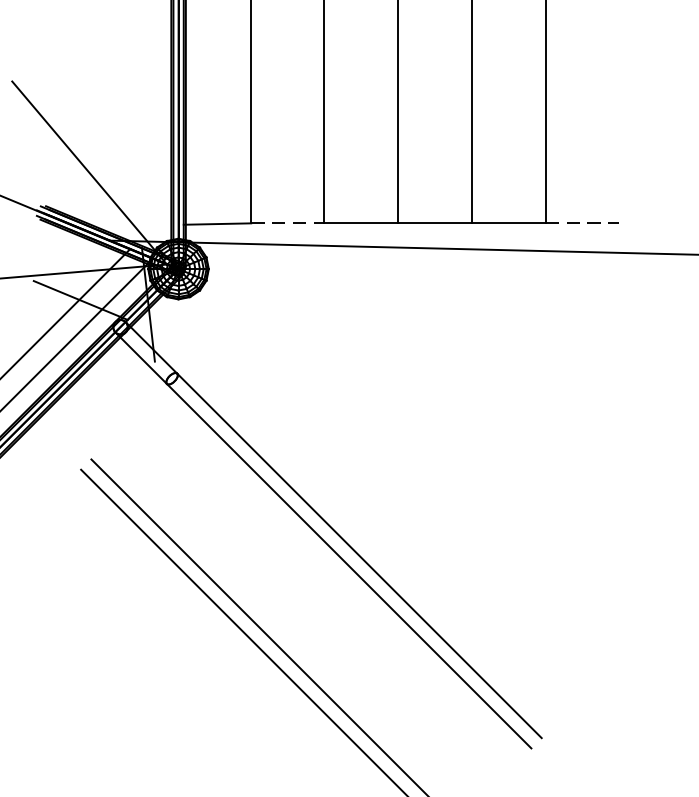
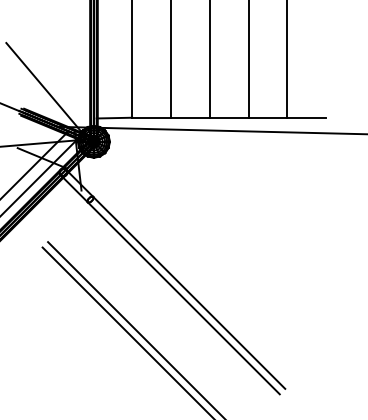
line: (289, 222) -> (152, 117), dashed -> solid
line: (583, 222) -> (307, 117), dashed -> solid

